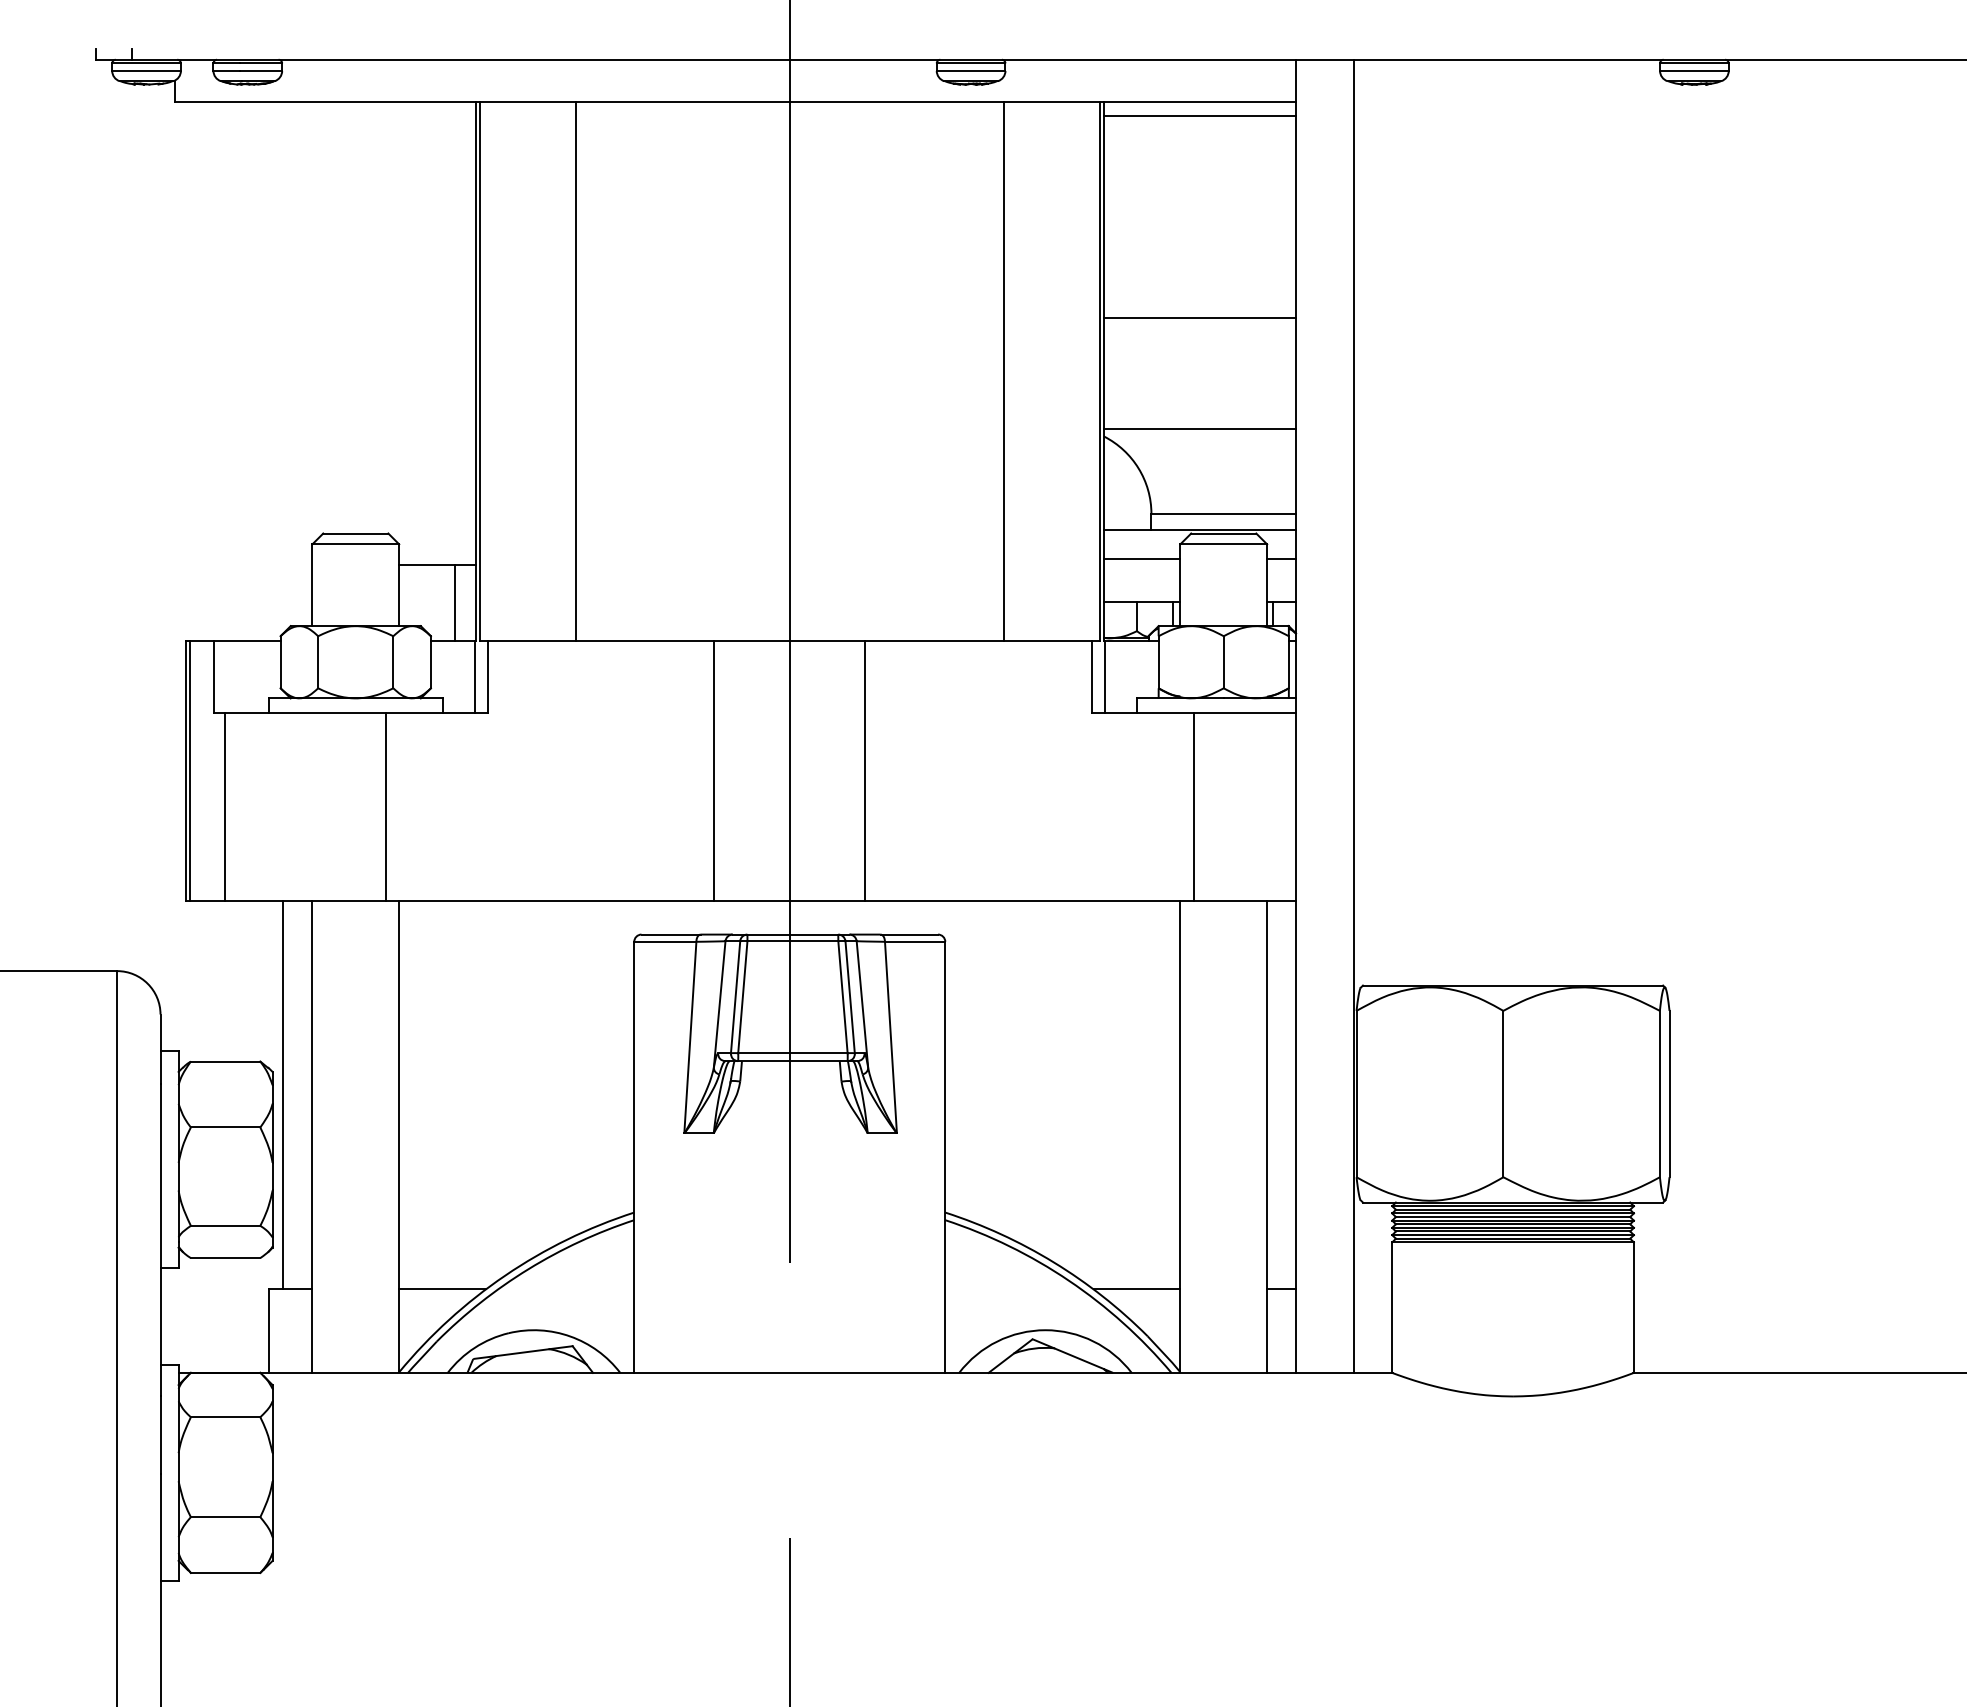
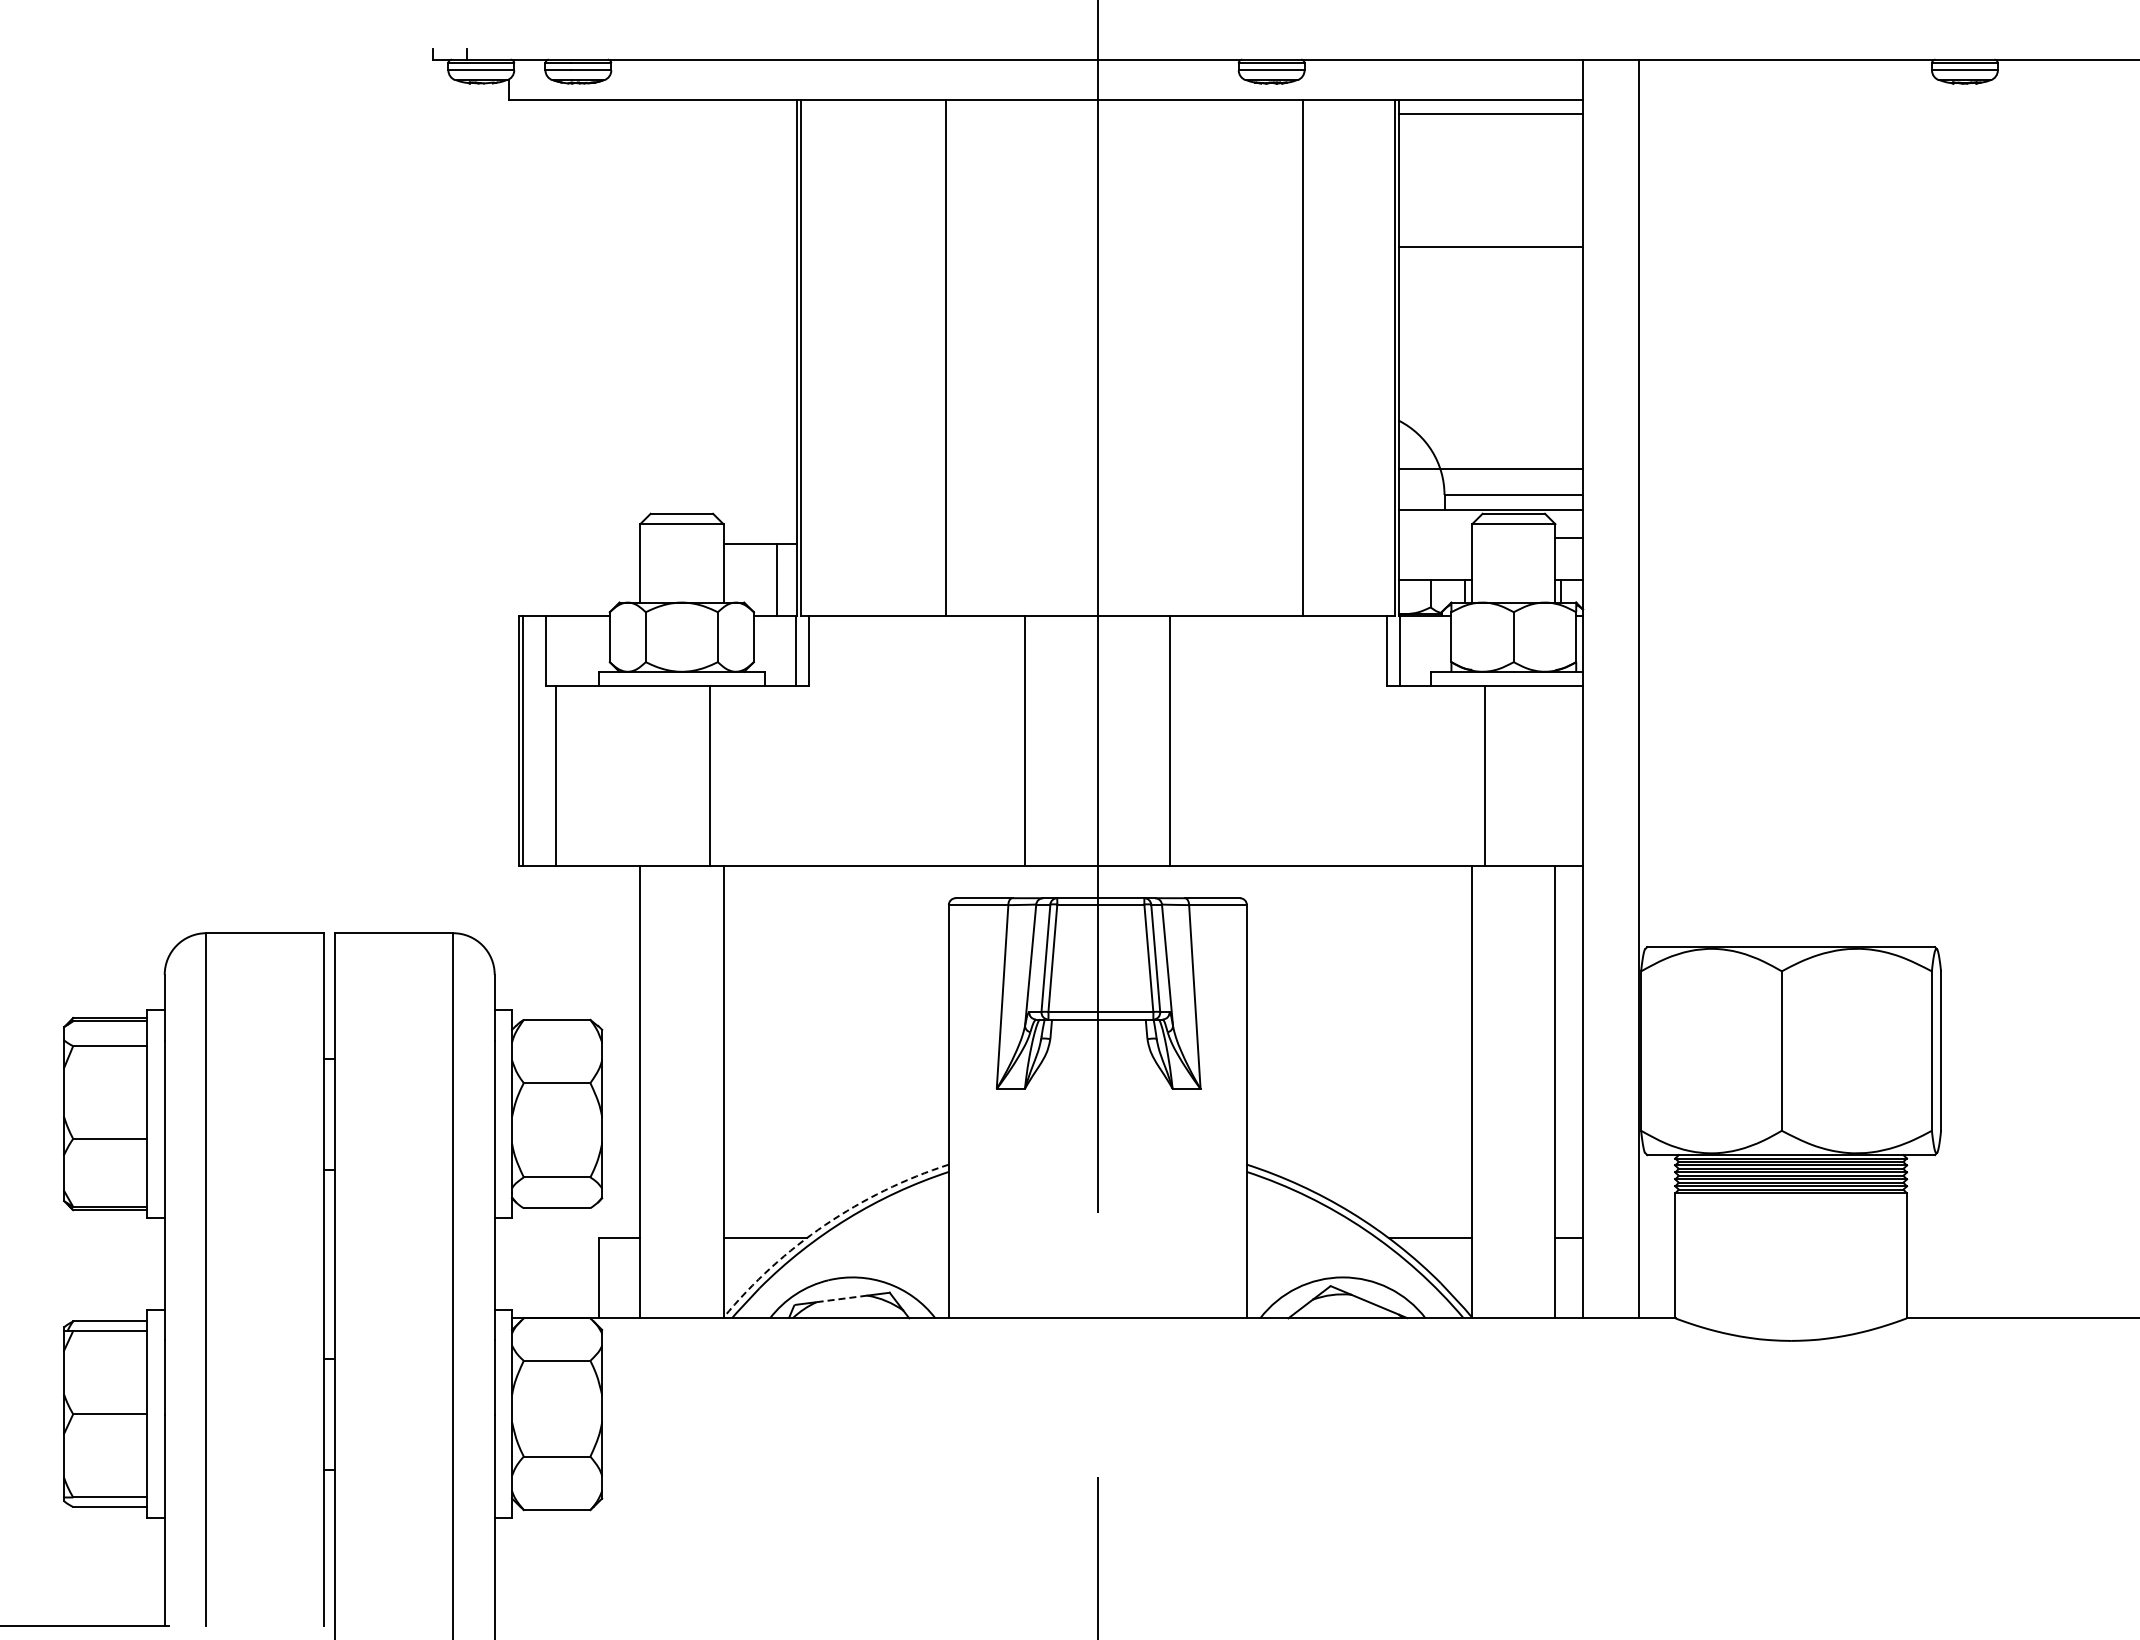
line: (1199, 317) -> (1490, 246), moved
line: (575, 370) -> (945, 357), moved
line: (1199, 428) -> (1490, 469), moved
line: (1142, 559) -> (1435, 538), removed
line: (283, 1094) -> (612, 1051), removed
arc: (505, 1276) -> (825, 1225), solid -> dashed
line: (523, 1352) -> (842, 1298), solid -> dashed

